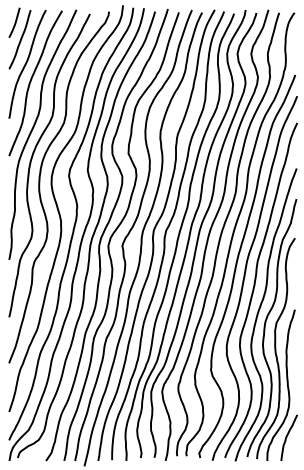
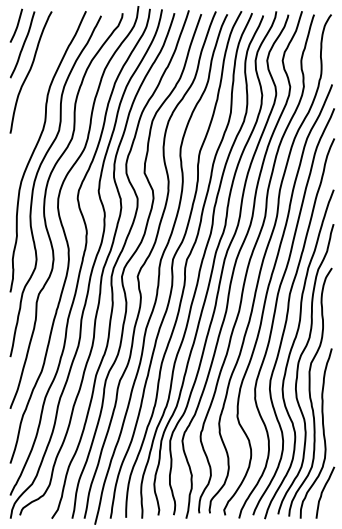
curve: (31, 81) -> (35, 91), removed

